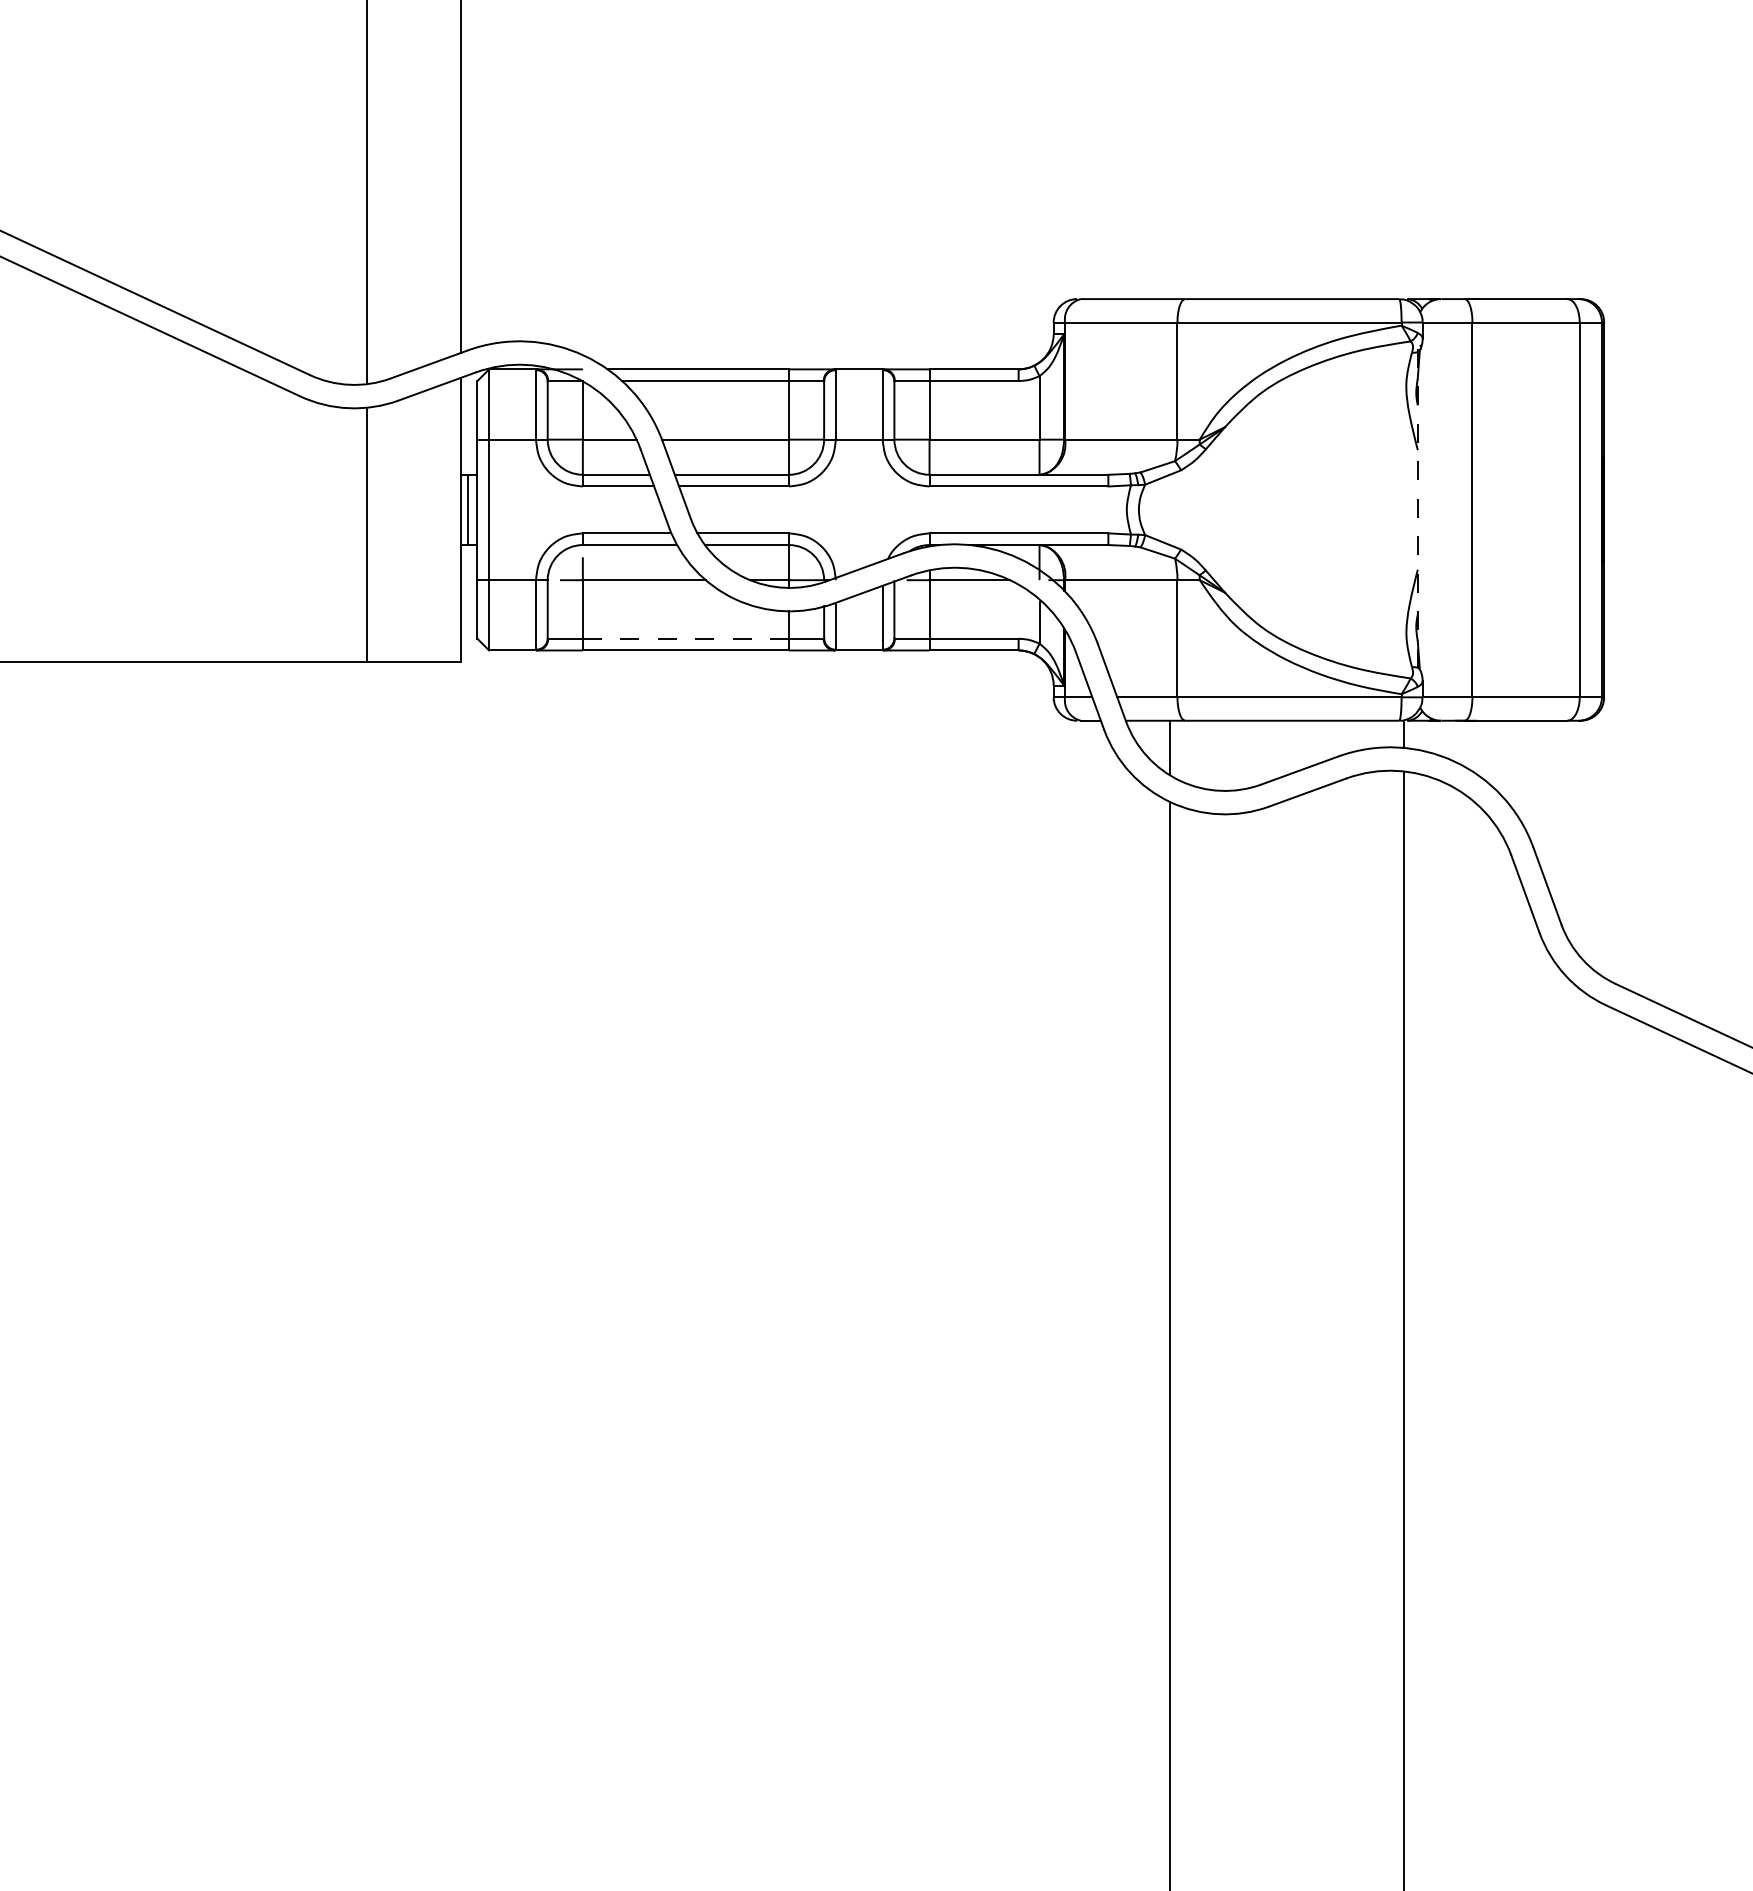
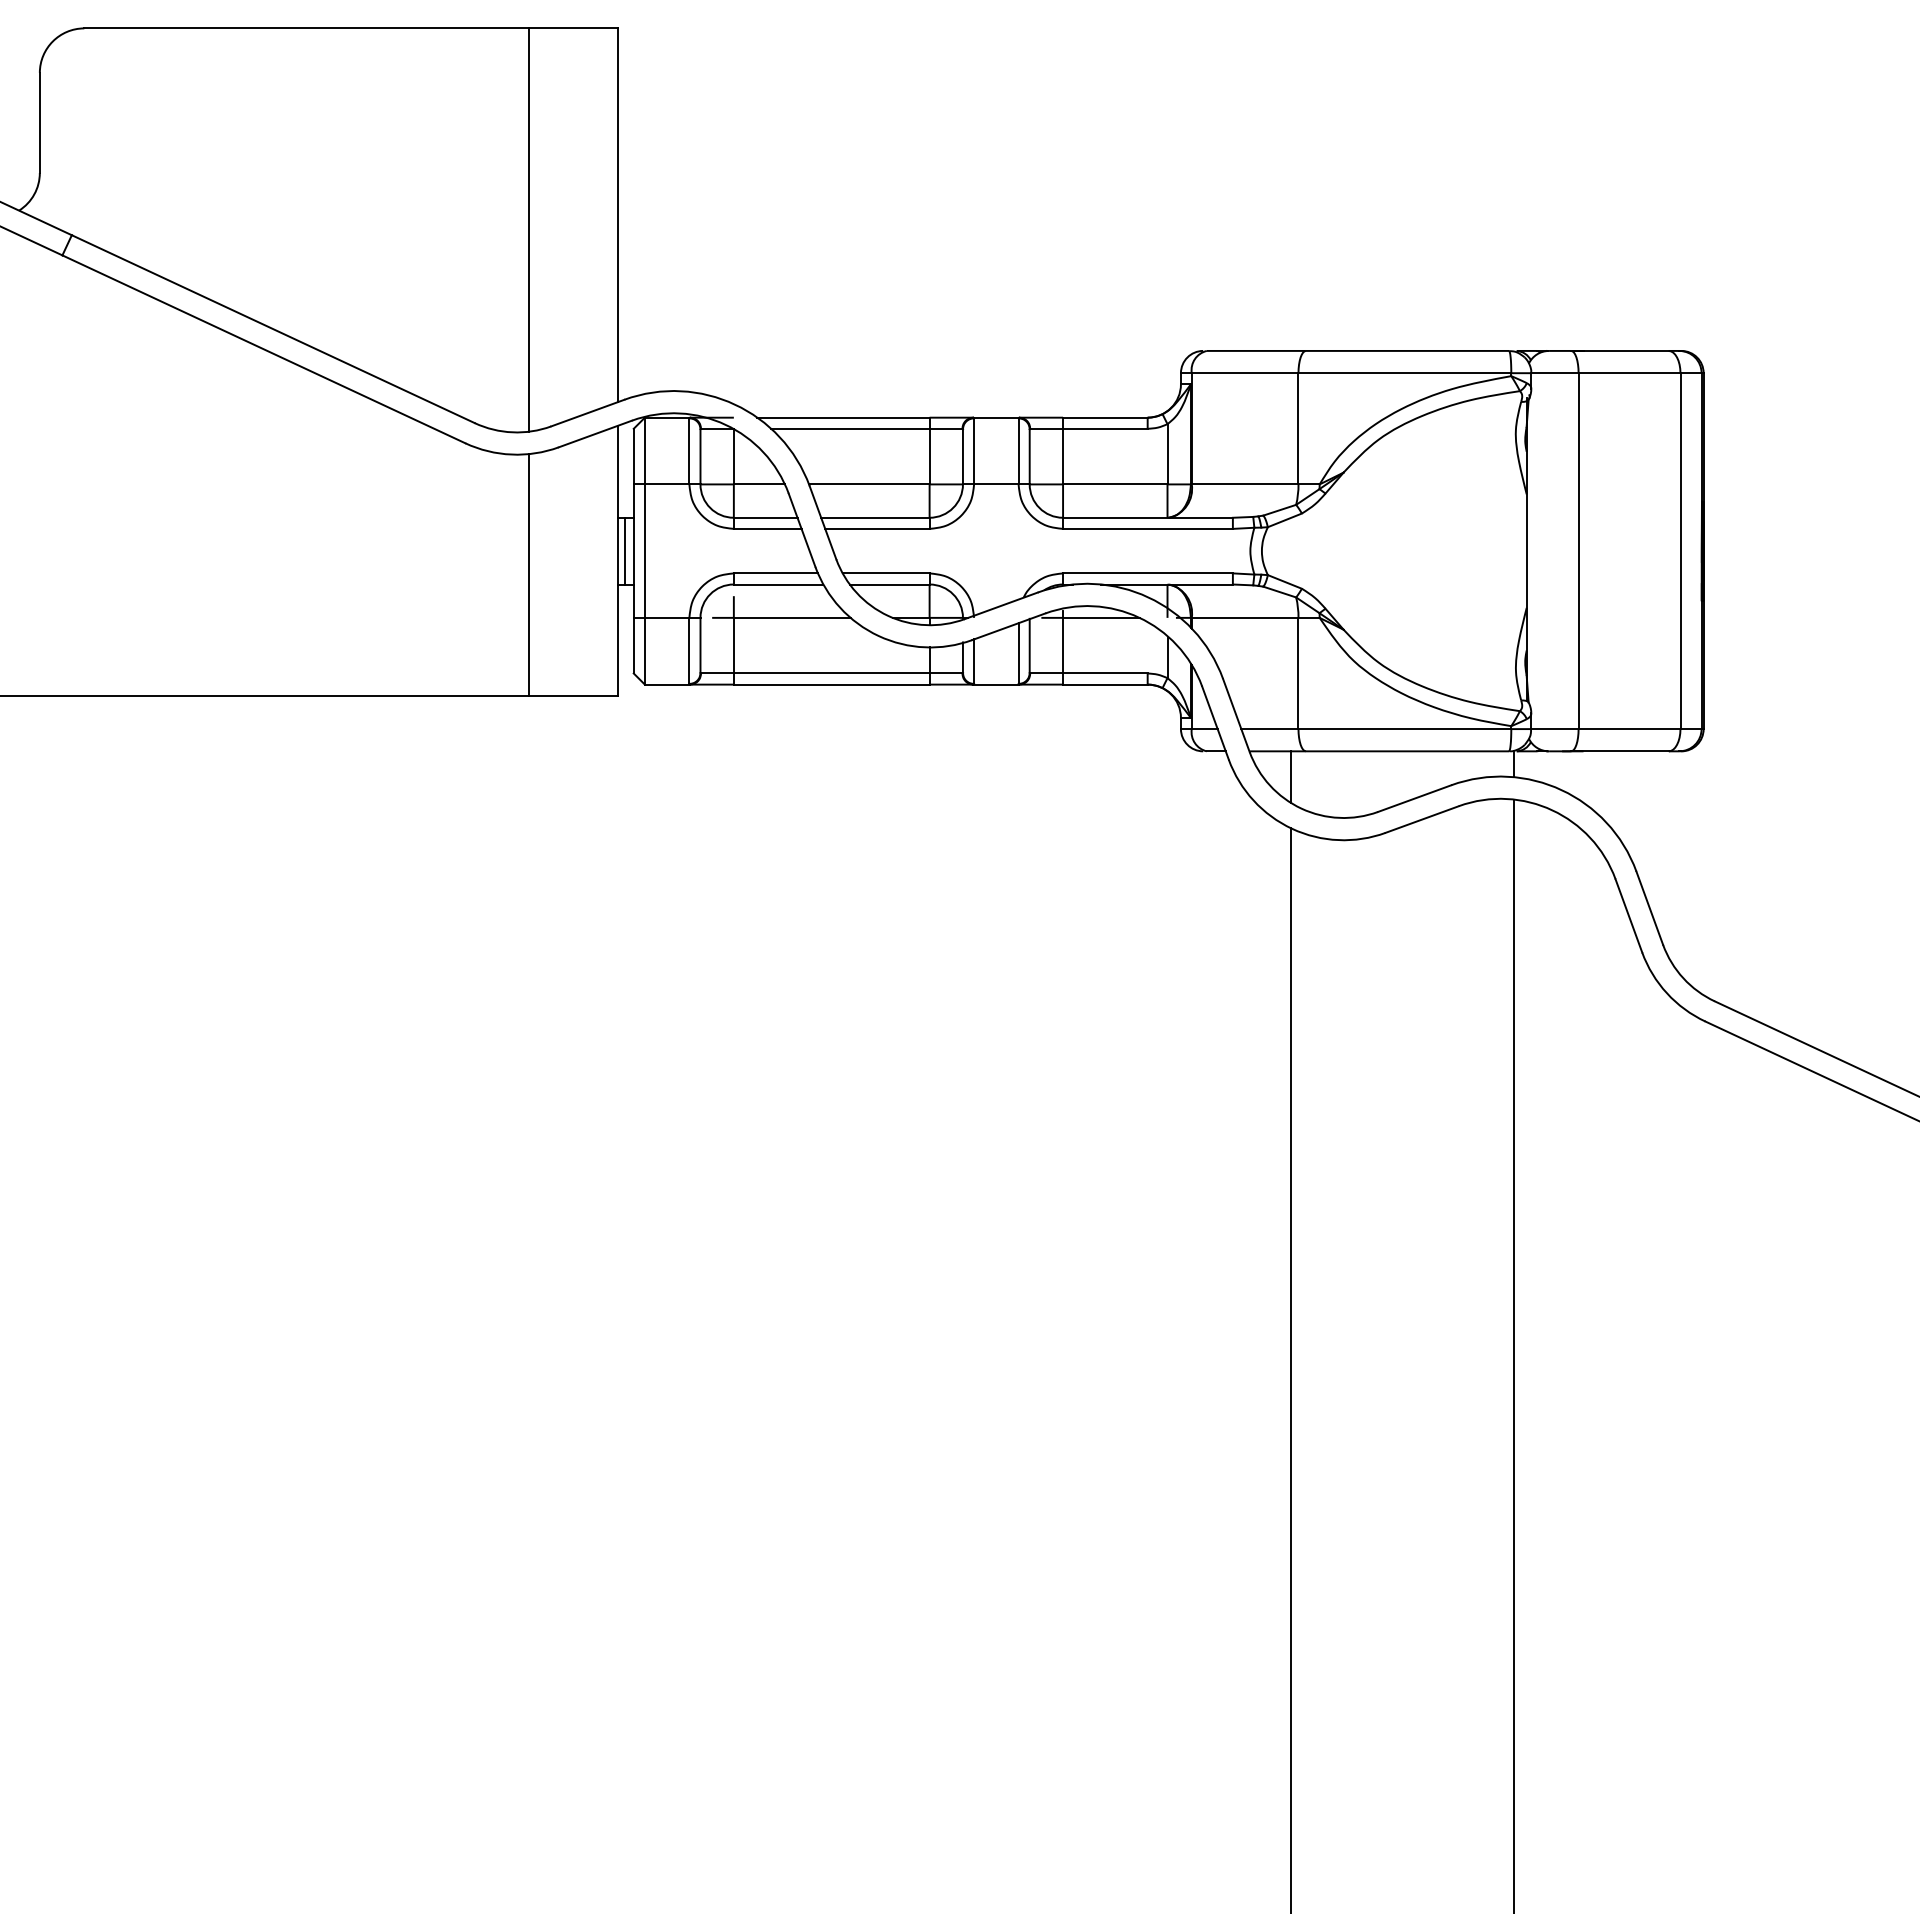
line: (1417, 508) -> (1526, 549), dashed -> solid
line: (685, 638) -> (831, 673), dashed -> solid

